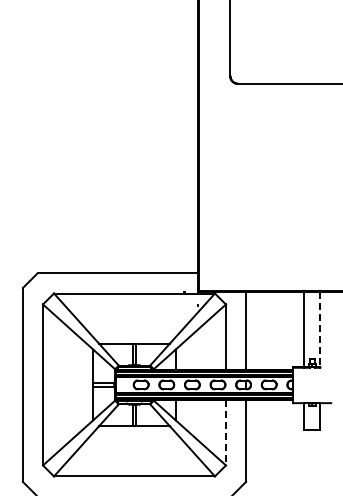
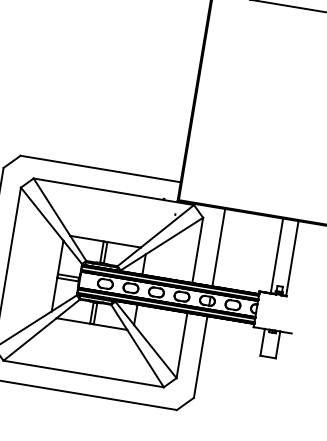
line: (319, 329) -> (292, 258), dashed -> solid
line: (225, 432) -> (181, 345), dashed -> solid

